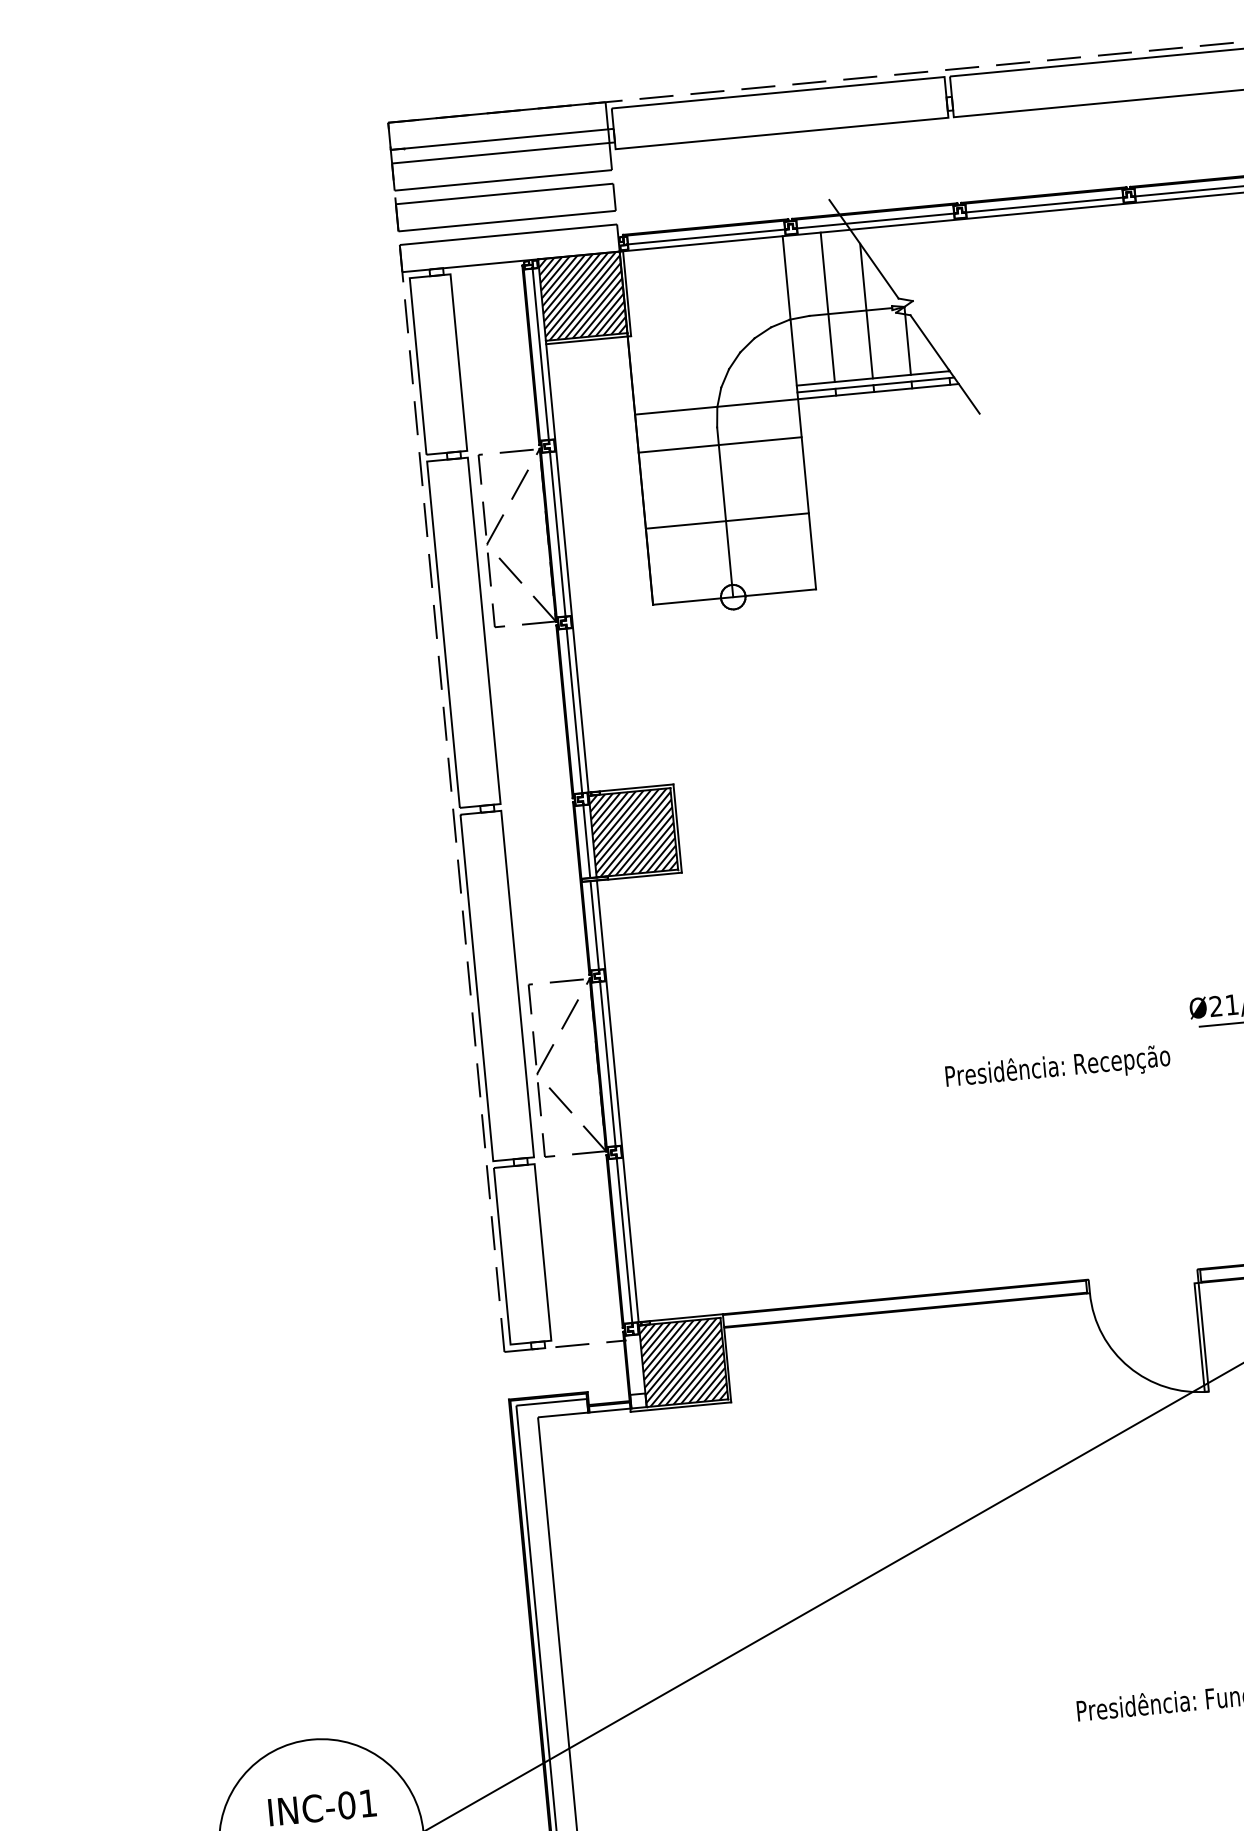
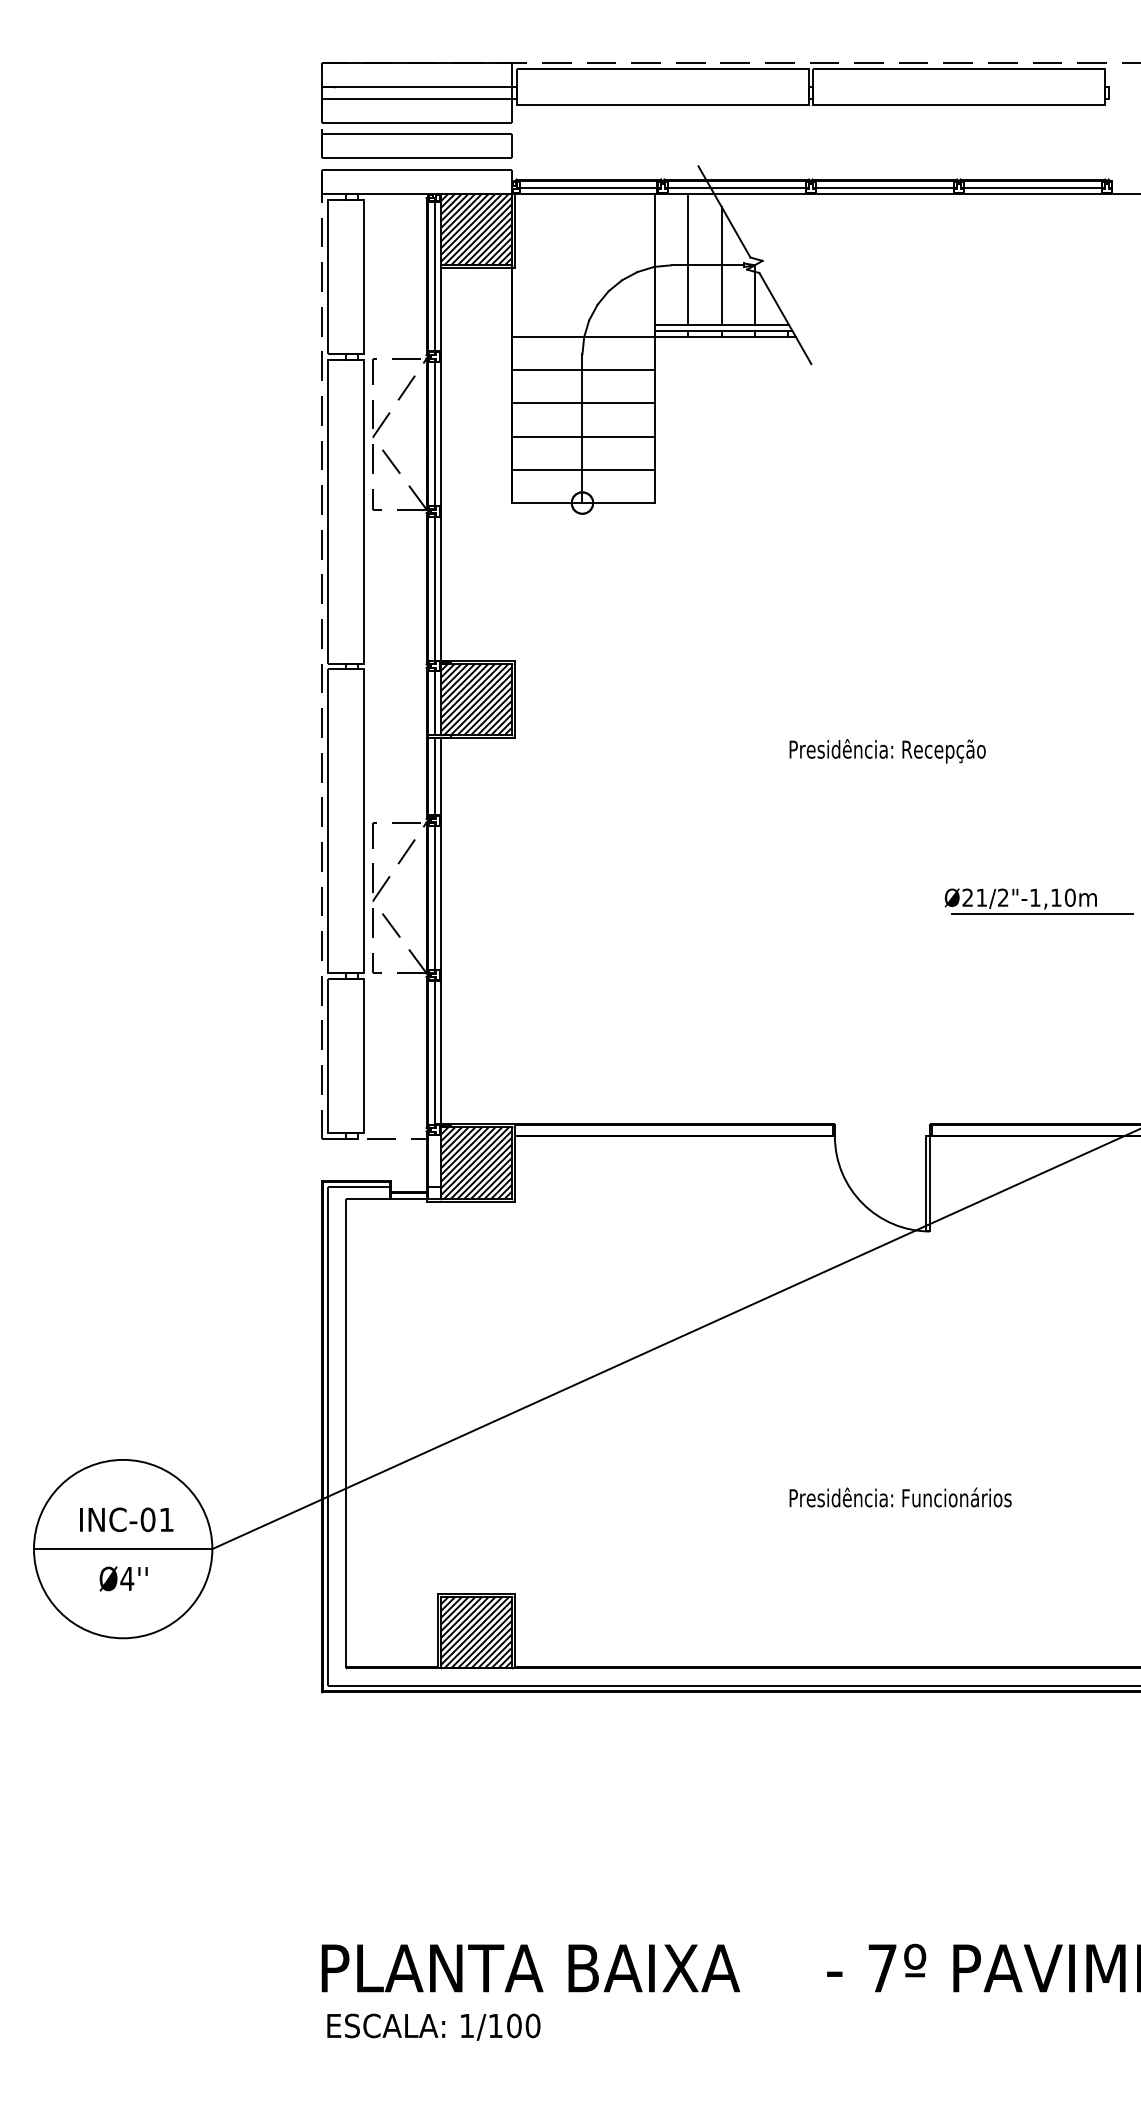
line: (723, 483) -> (583, 403), added
line: (730, 558) -> (583, 469), added
text: (1057, 1068) -> (887, 751), moved

